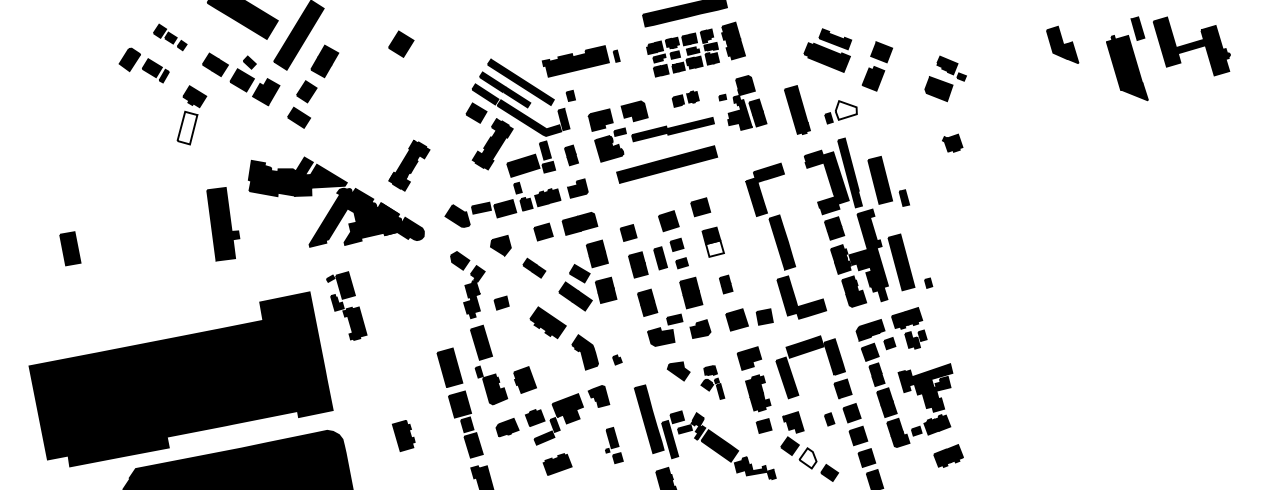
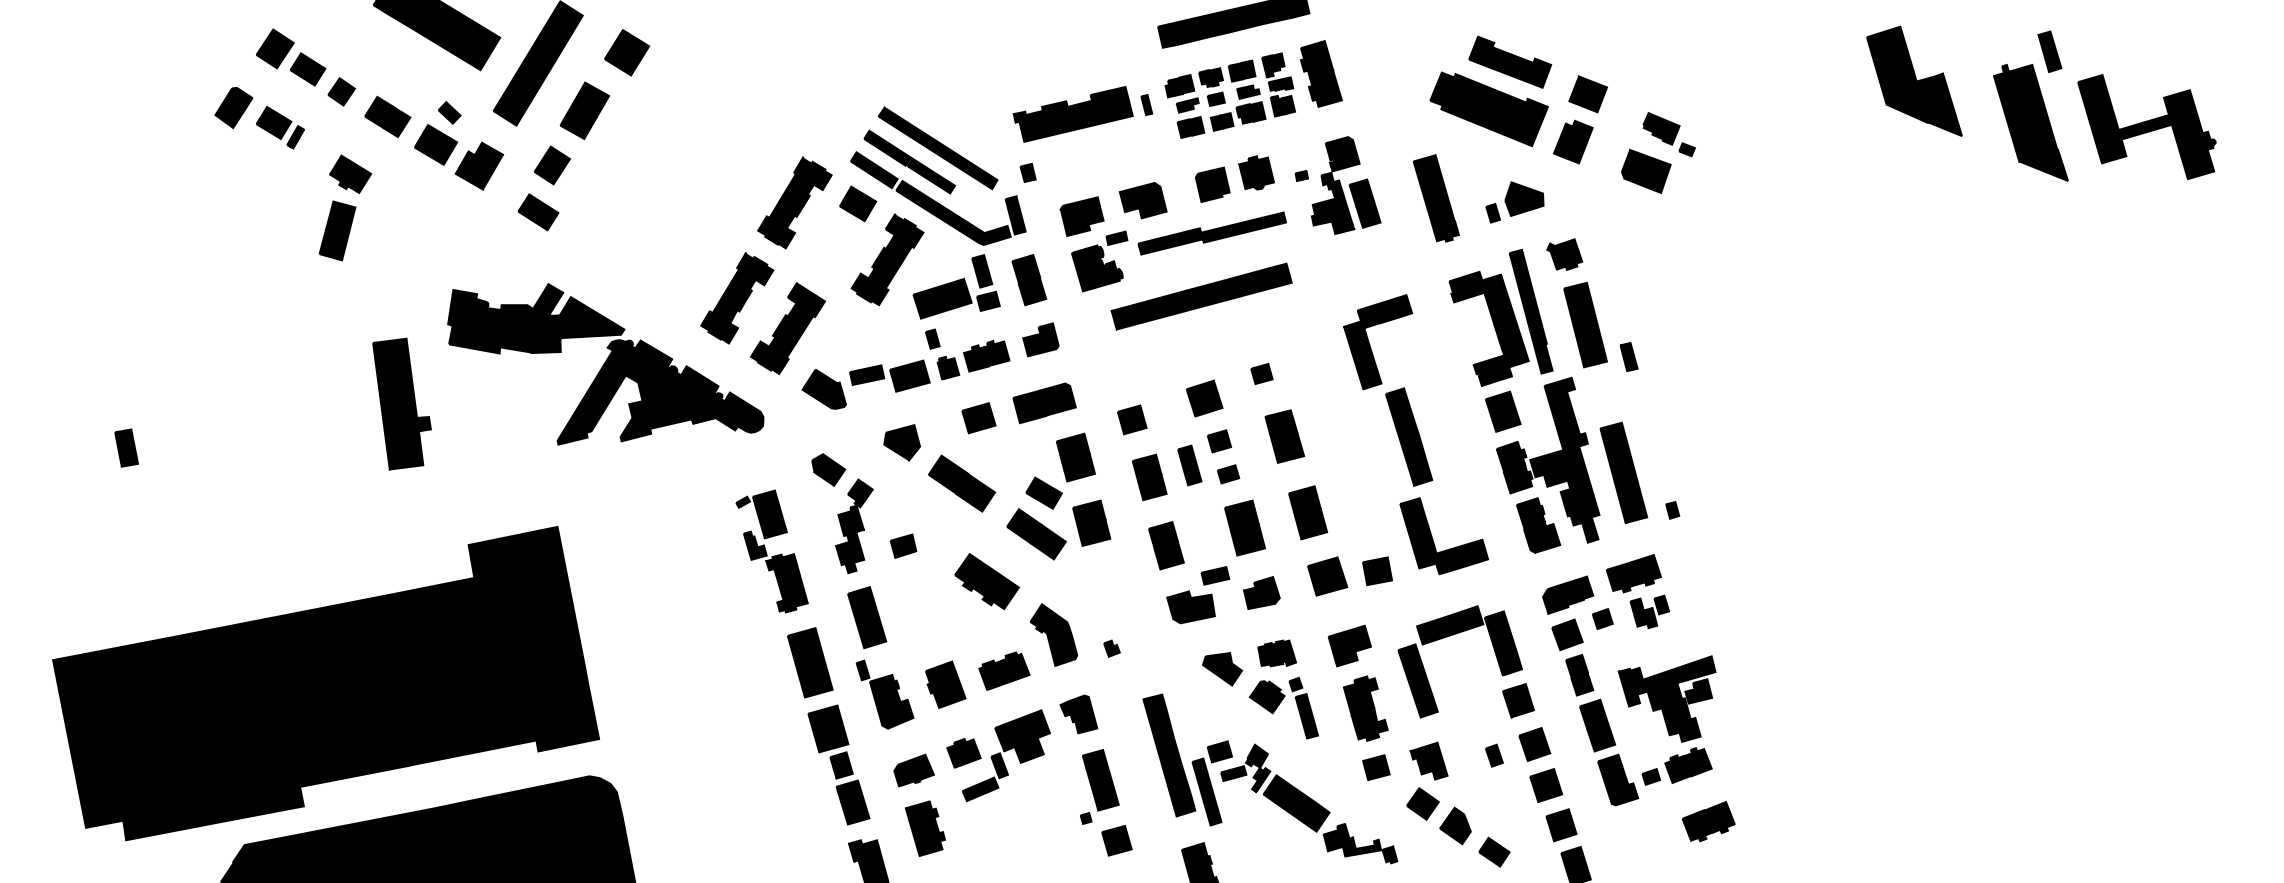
part: (170, 37) -> (306, 67), size x1.67
part: (401, 43) -> (627, 51), moved
part: (1062, 44) -> (1913, 80), size x1.67
part: (1191, 46) -> (2146, 127), moved
part: (827, 50) -> (1490, 91), size x1.43
part: (580, 61) -> (1081, 114), moved
part: (945, 78) -> (1658, 152), moved
part: (685, 98) -> (1234, 177), size x1.67
fill: (845, 110) -> (1523, 199), added
part: (440, 112) -> (793, 202), added
fill: (187, 127) -> (337, 229), added
part: (952, 142) -> (1564, 253), moved
part: (571, 155) -> (1029, 280), size x1.43
part: (436, 181) -> (786, 327), added
part: (700, 207) -> (1261, 373), size x0.62
part: (70, 248) -> (126, 447), size x0.62
fill: (714, 248) -> (1287, 447), added
part: (534, 267) -> (962, 482), size x1.67
part: (725, 284) -> (1306, 512), size x1.67
part: (346, 305) -> (771, 550), moved
part: (712, 382) -> (1283, 689), size x1.67
part: (403, 435) -> (924, 827), moved
part: (614, 445) -> (1106, 802), size x1.67
fill: (807, 458) -> (1454, 826), added
part: (557, 464) -> (1004, 671), moved

